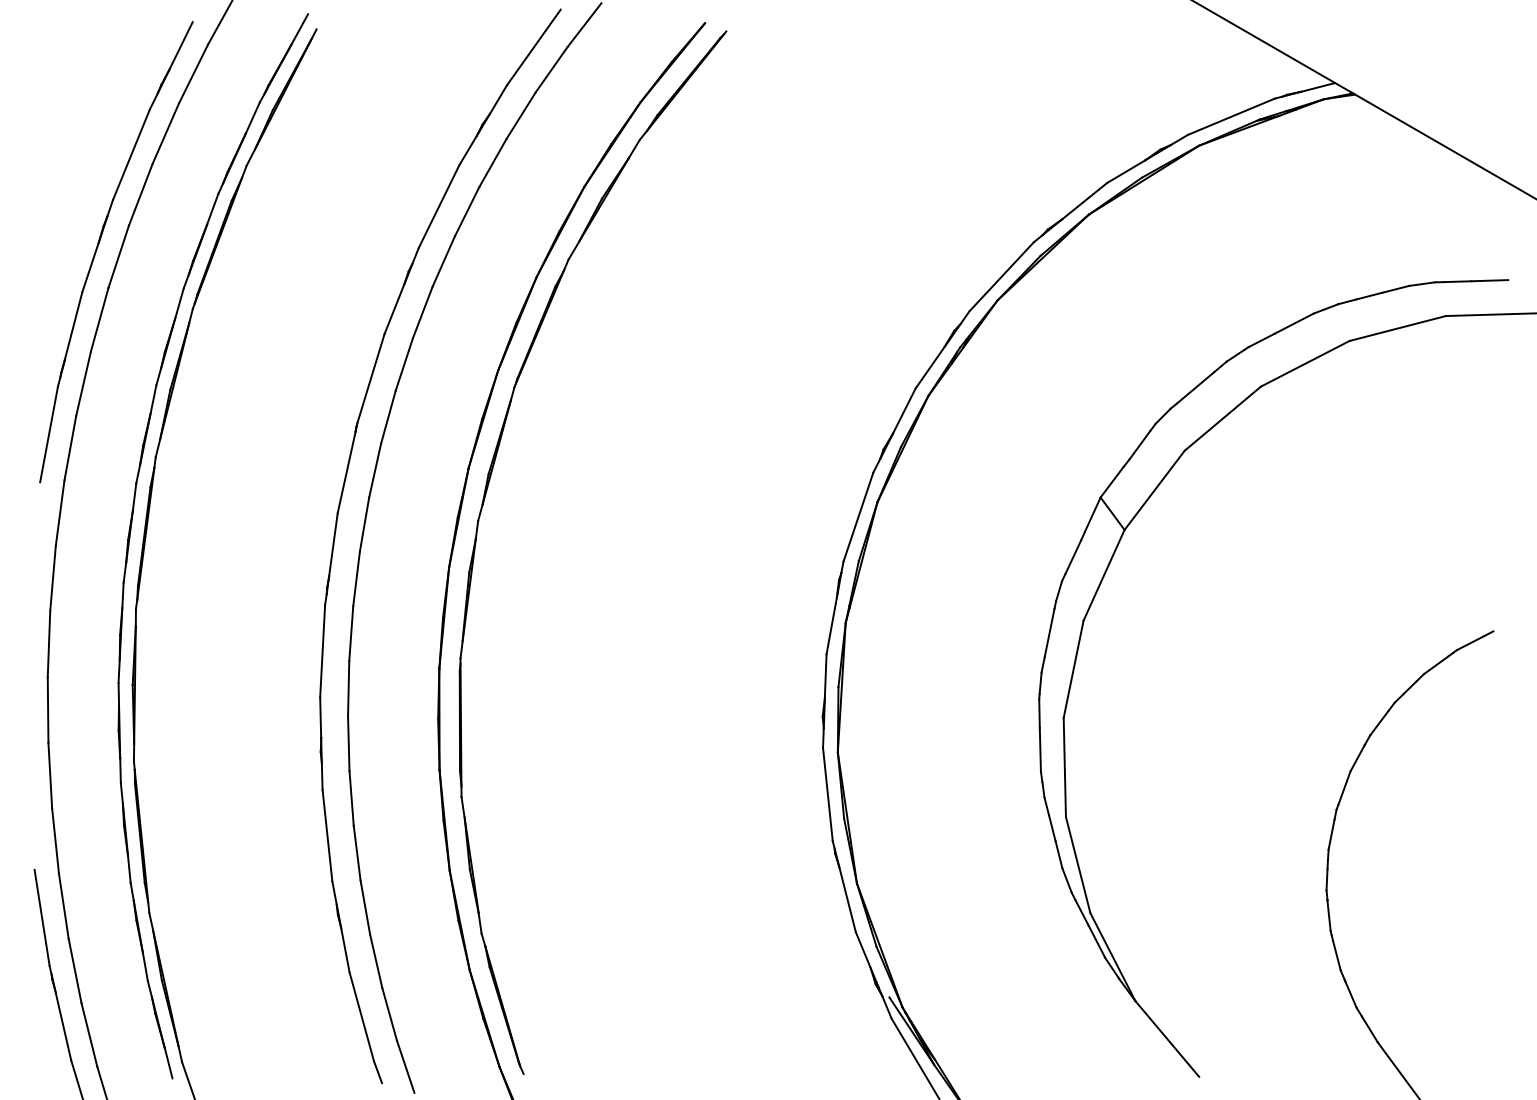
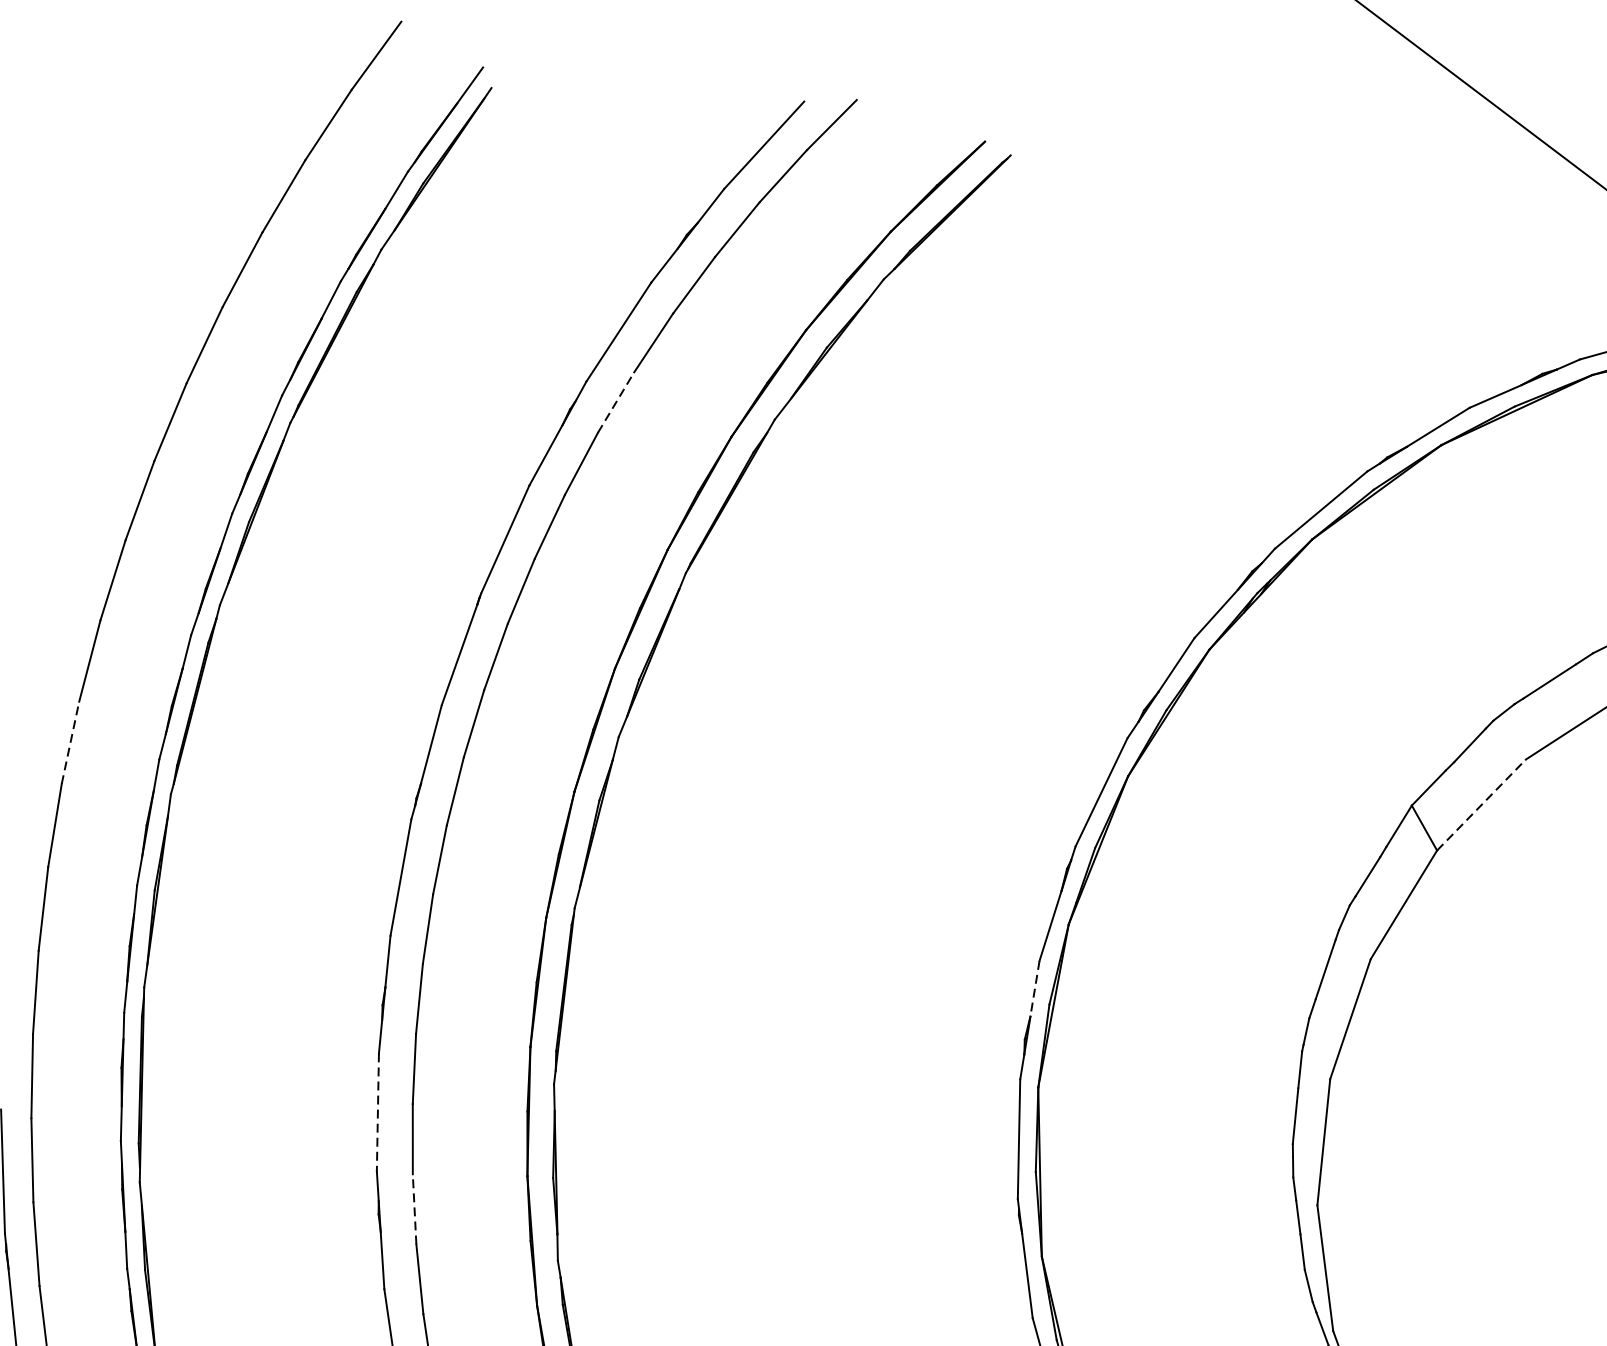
part: (98, 247) -> (180, 330), removed
line: (443, 261) -> (615, 402), solid -> dashed
line: (1154, 490) -> (1481, 805), solid -> dashed
line: (53, 578) -> (71, 742), solid -> dashed
line: (825, 676) -> (1034, 989), solid -> dashed
line: (327, 836) -> (377, 1113), solid -> dashed
line: (365, 906) -> (414, 1208), solid -> dashed

